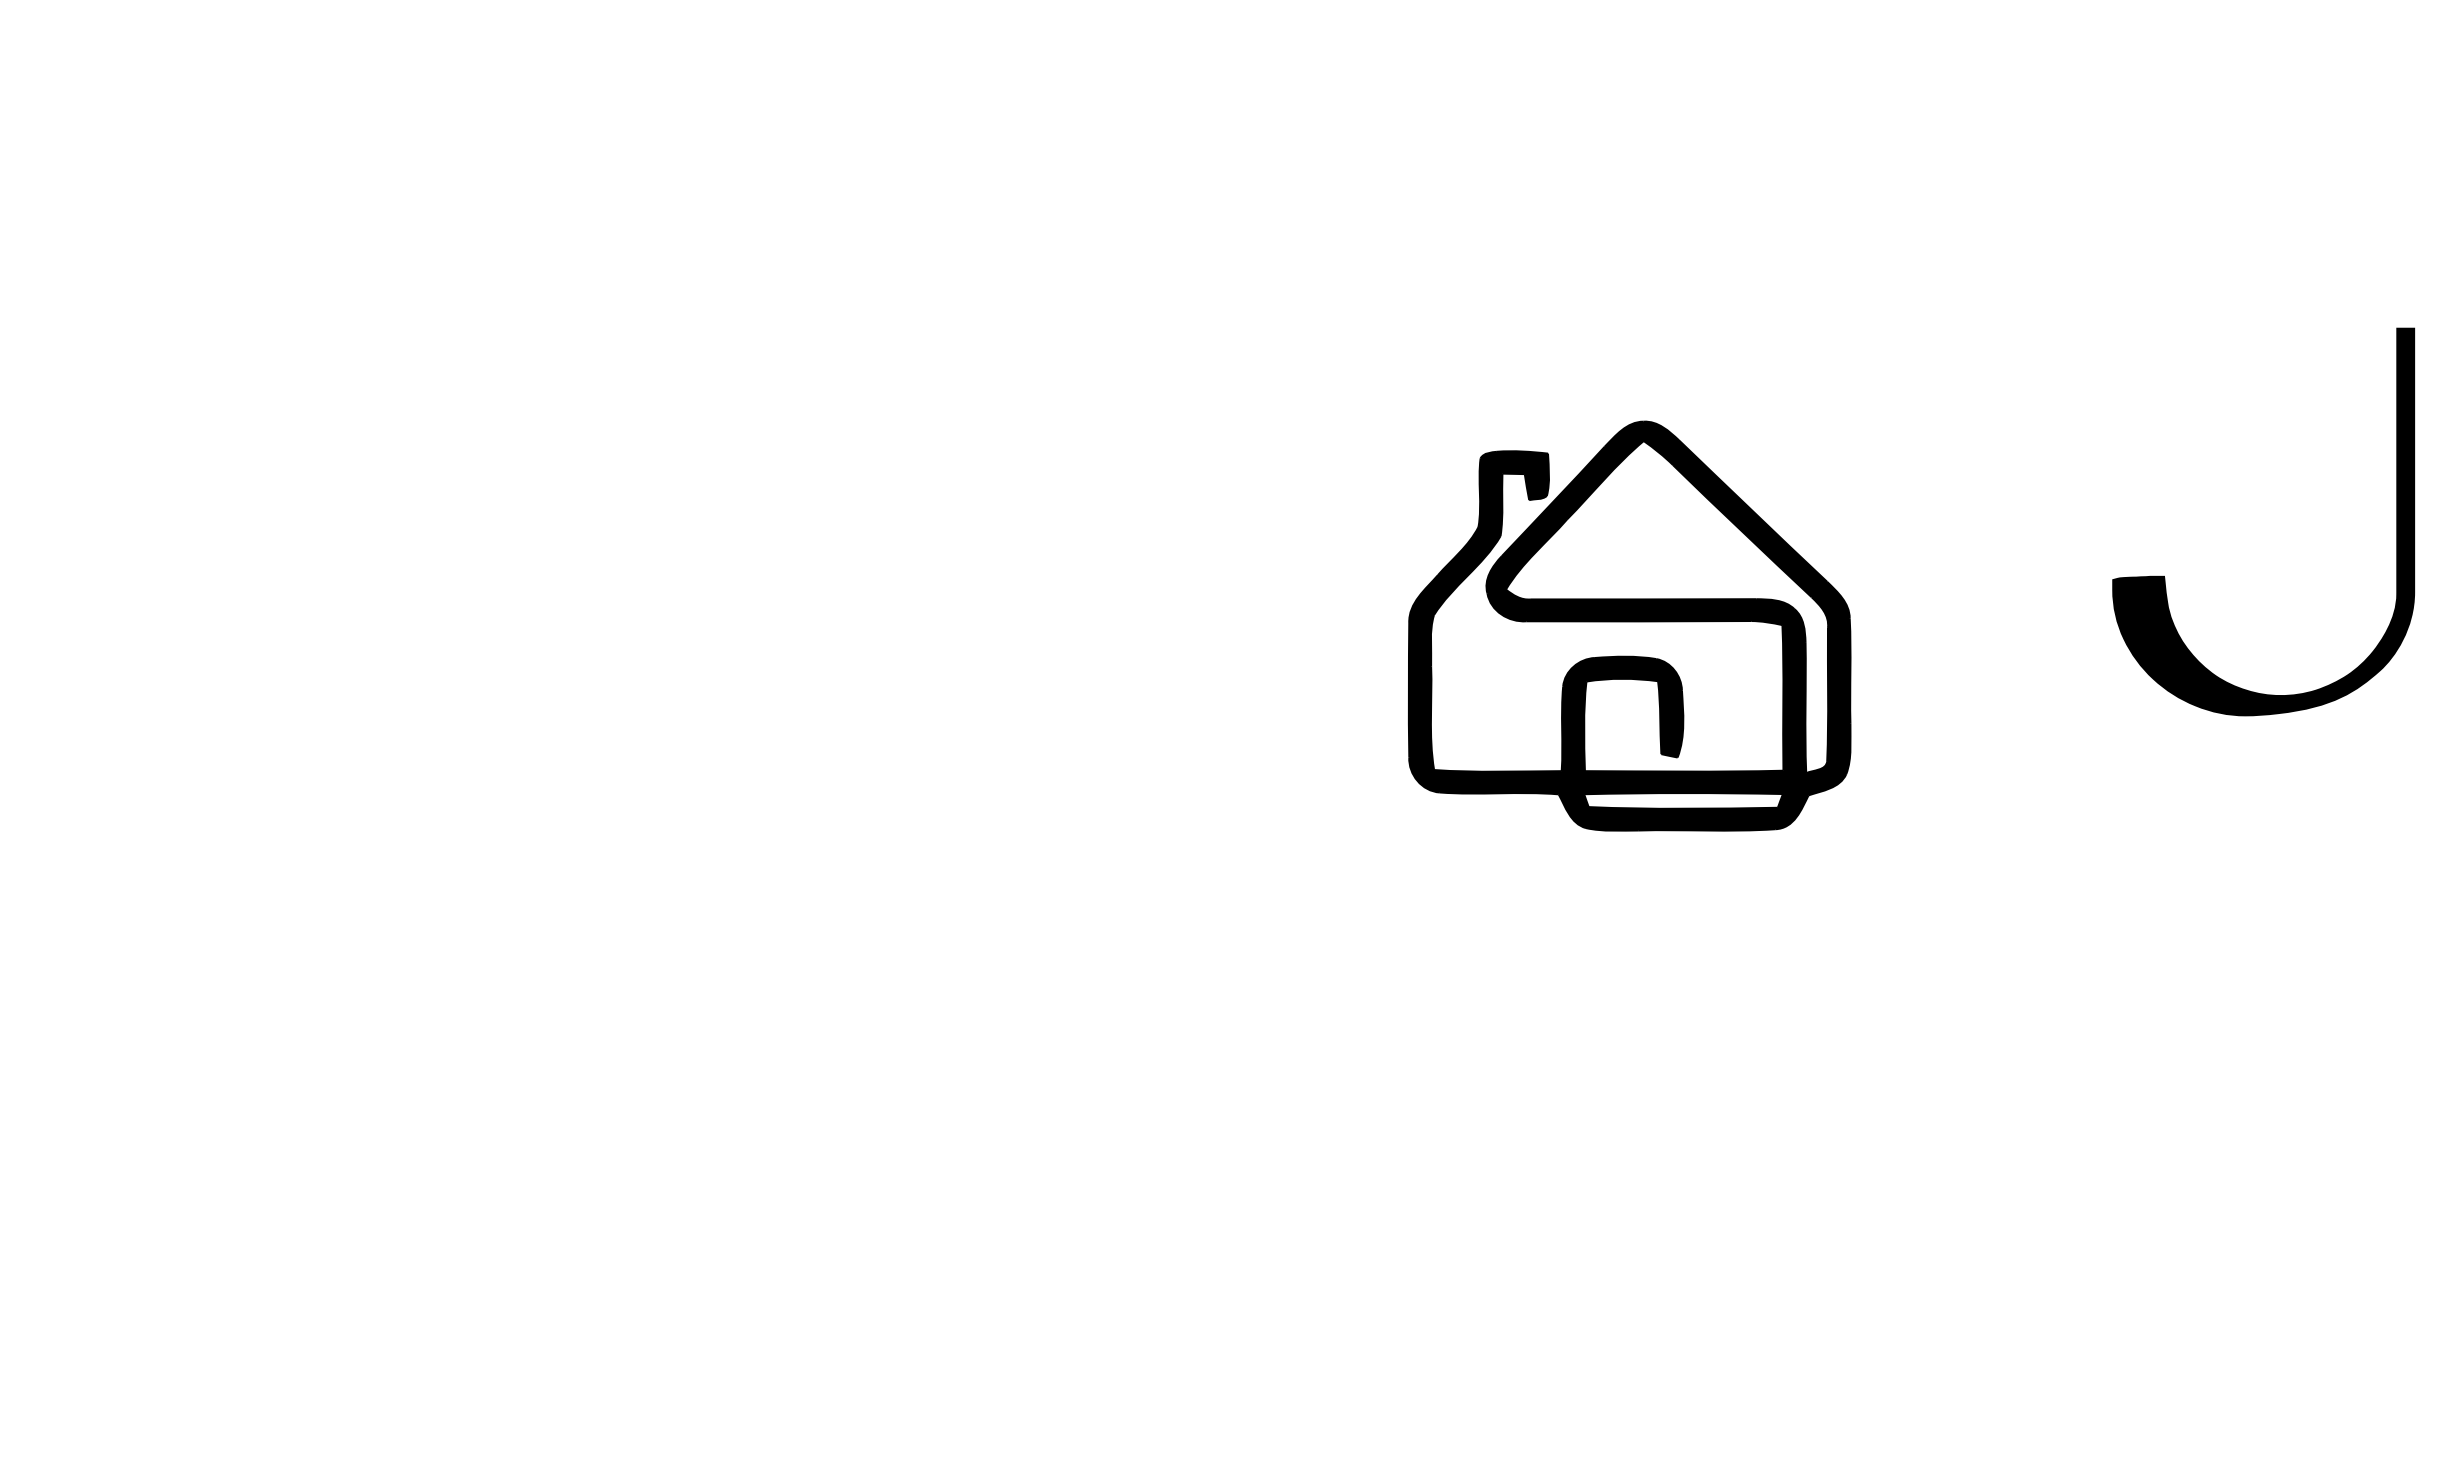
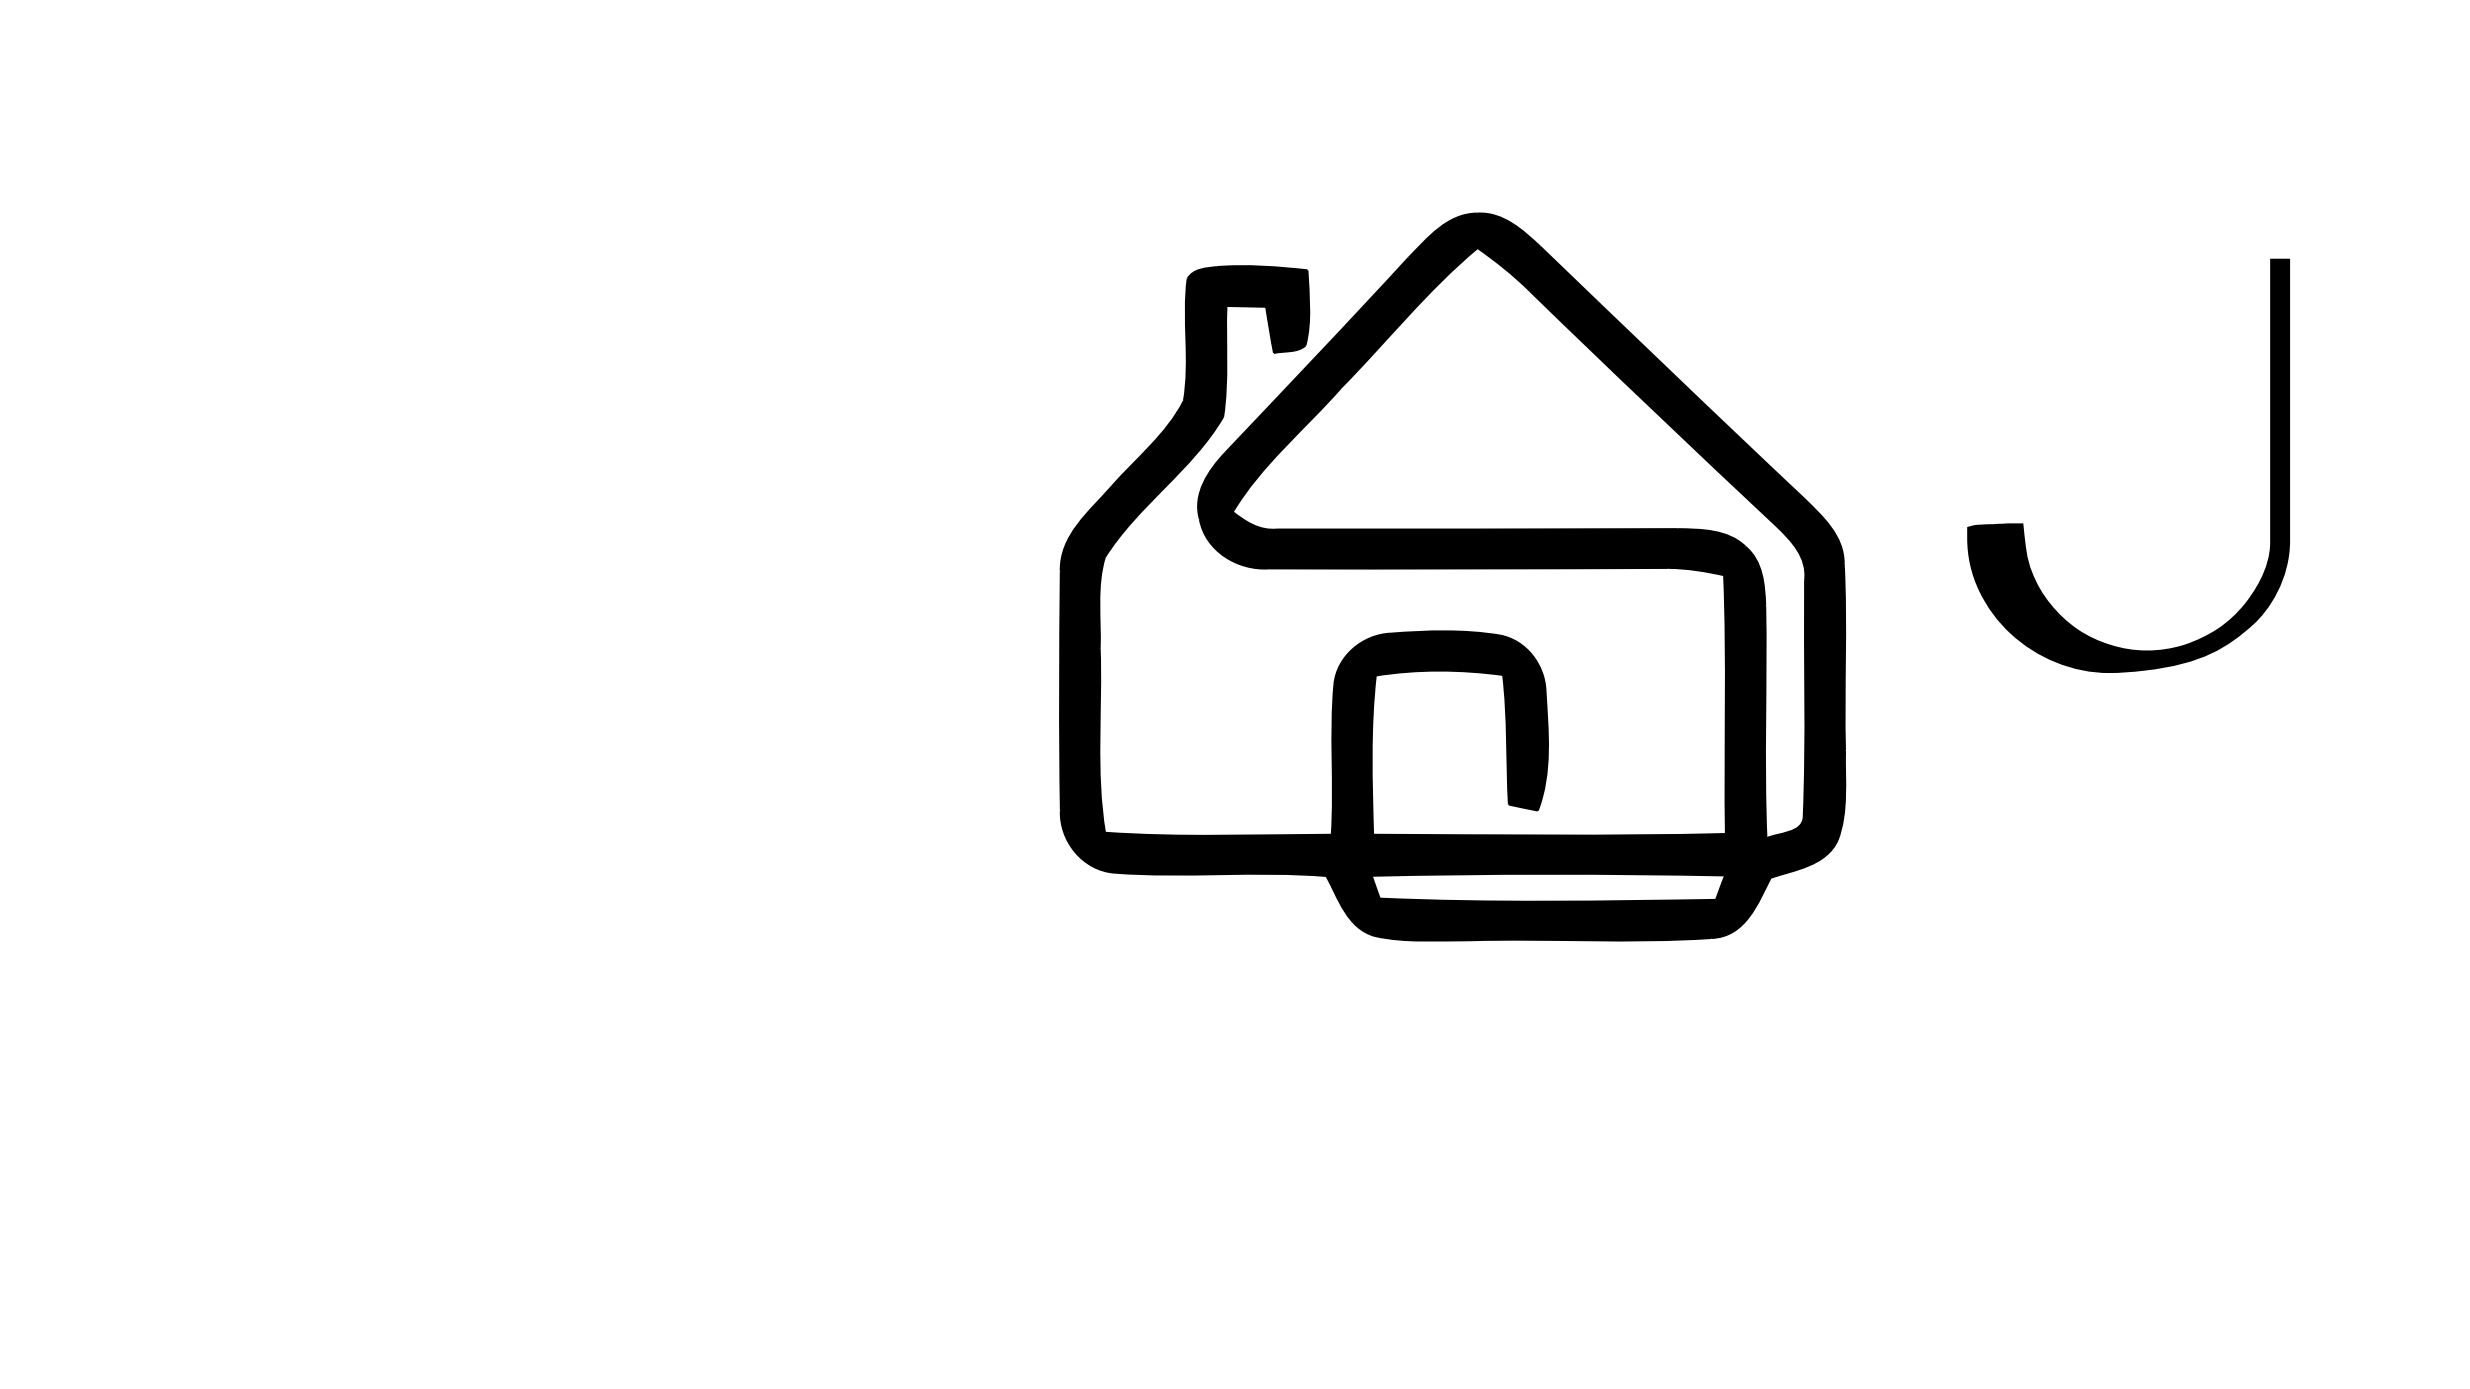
part: (1629, 625) -> (1452, 576), size x1.67

